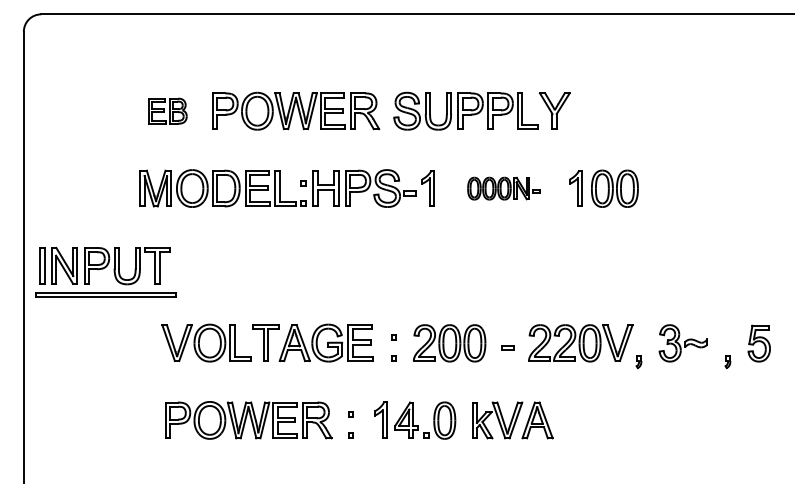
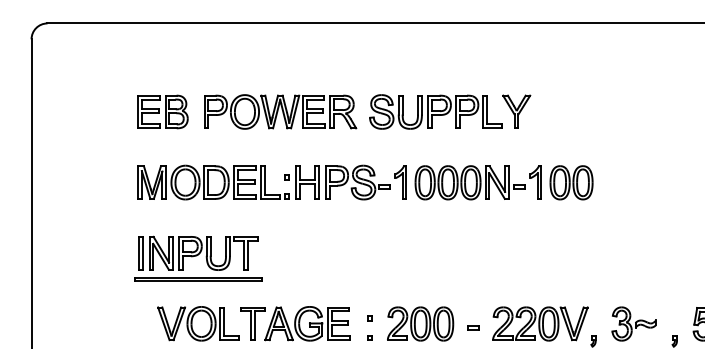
part: (167, 110) -> (162, 111), size x1.43
part: (503, 188) -> (469, 182), size x1.67
part: (105, 271) -> (198, 258), moved

